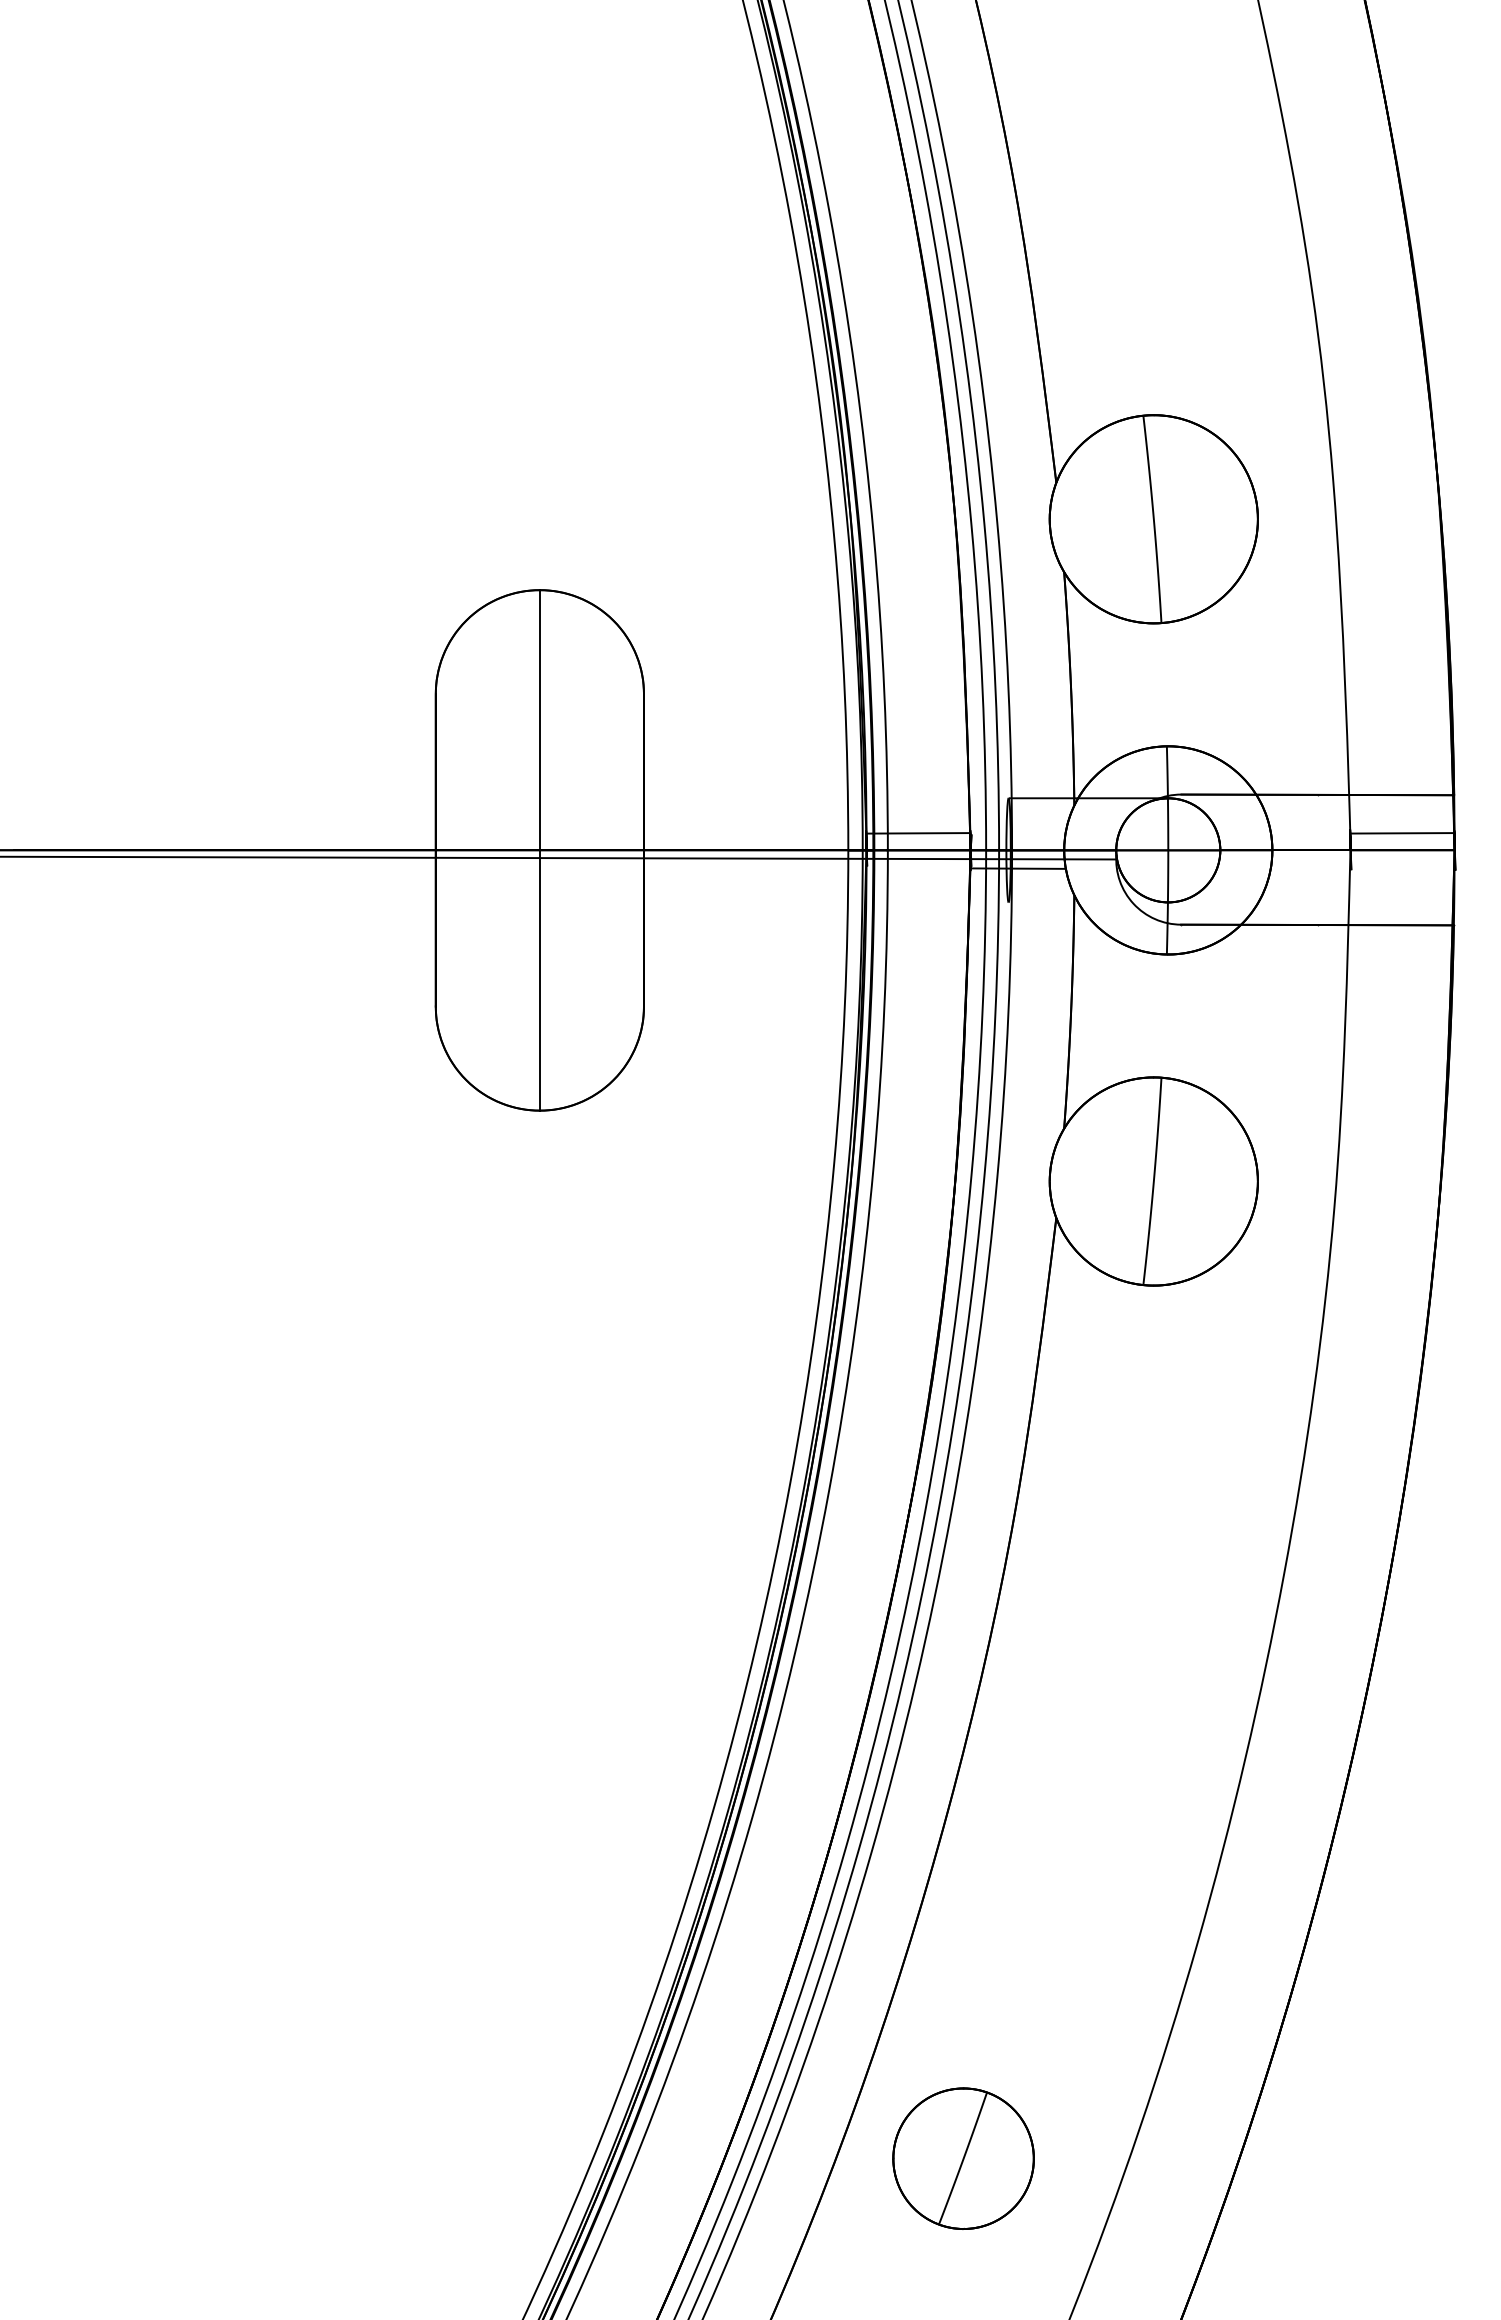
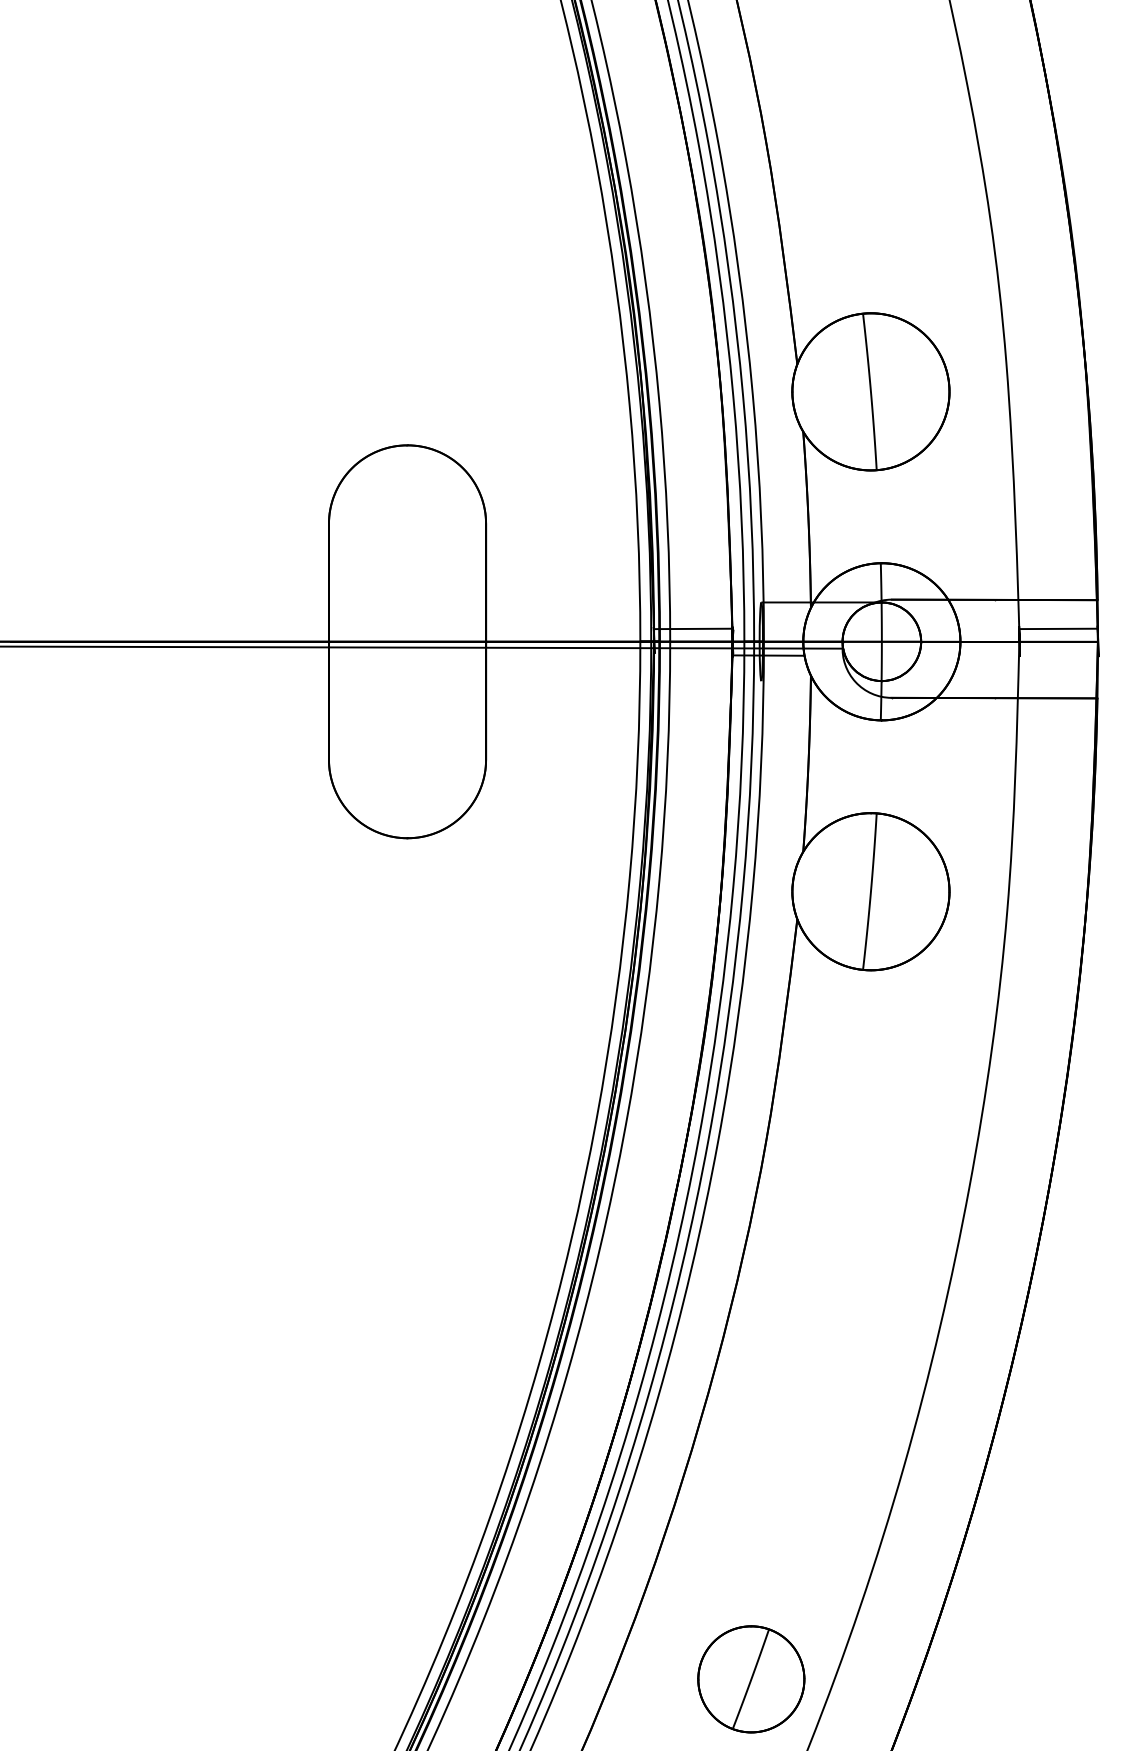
line: (539, 849) -> (407, 641), removed
part: (963, 2158) -> (751, 1679), moved

